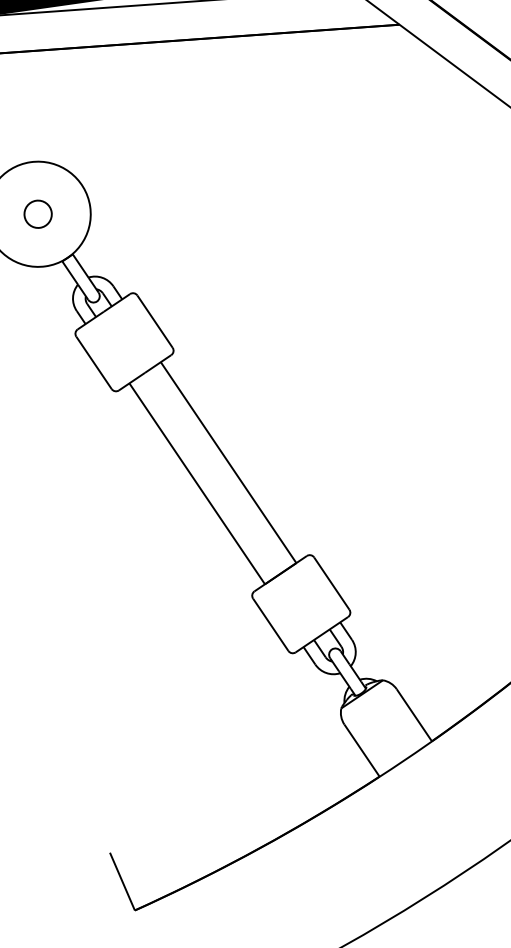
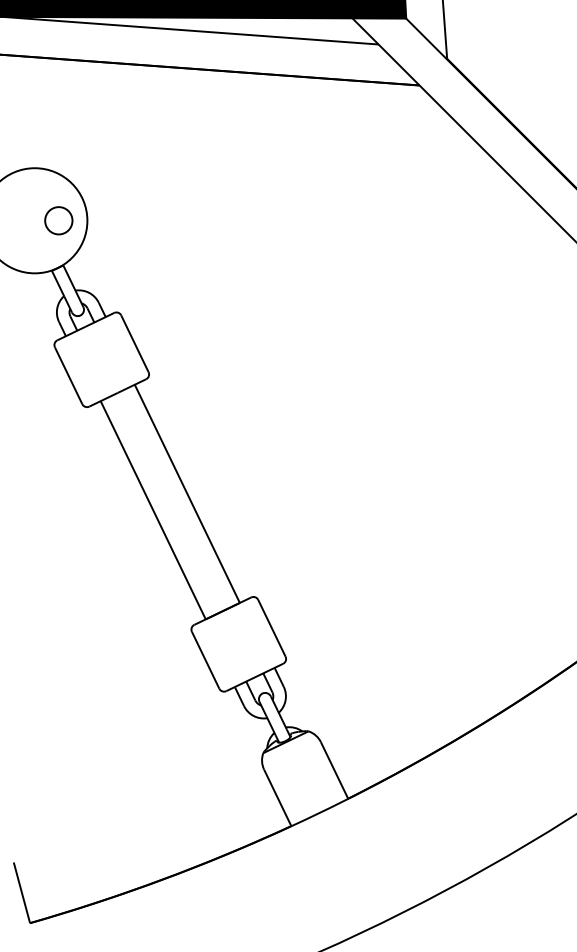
part: (37, 214) -> (58, 220), moved

